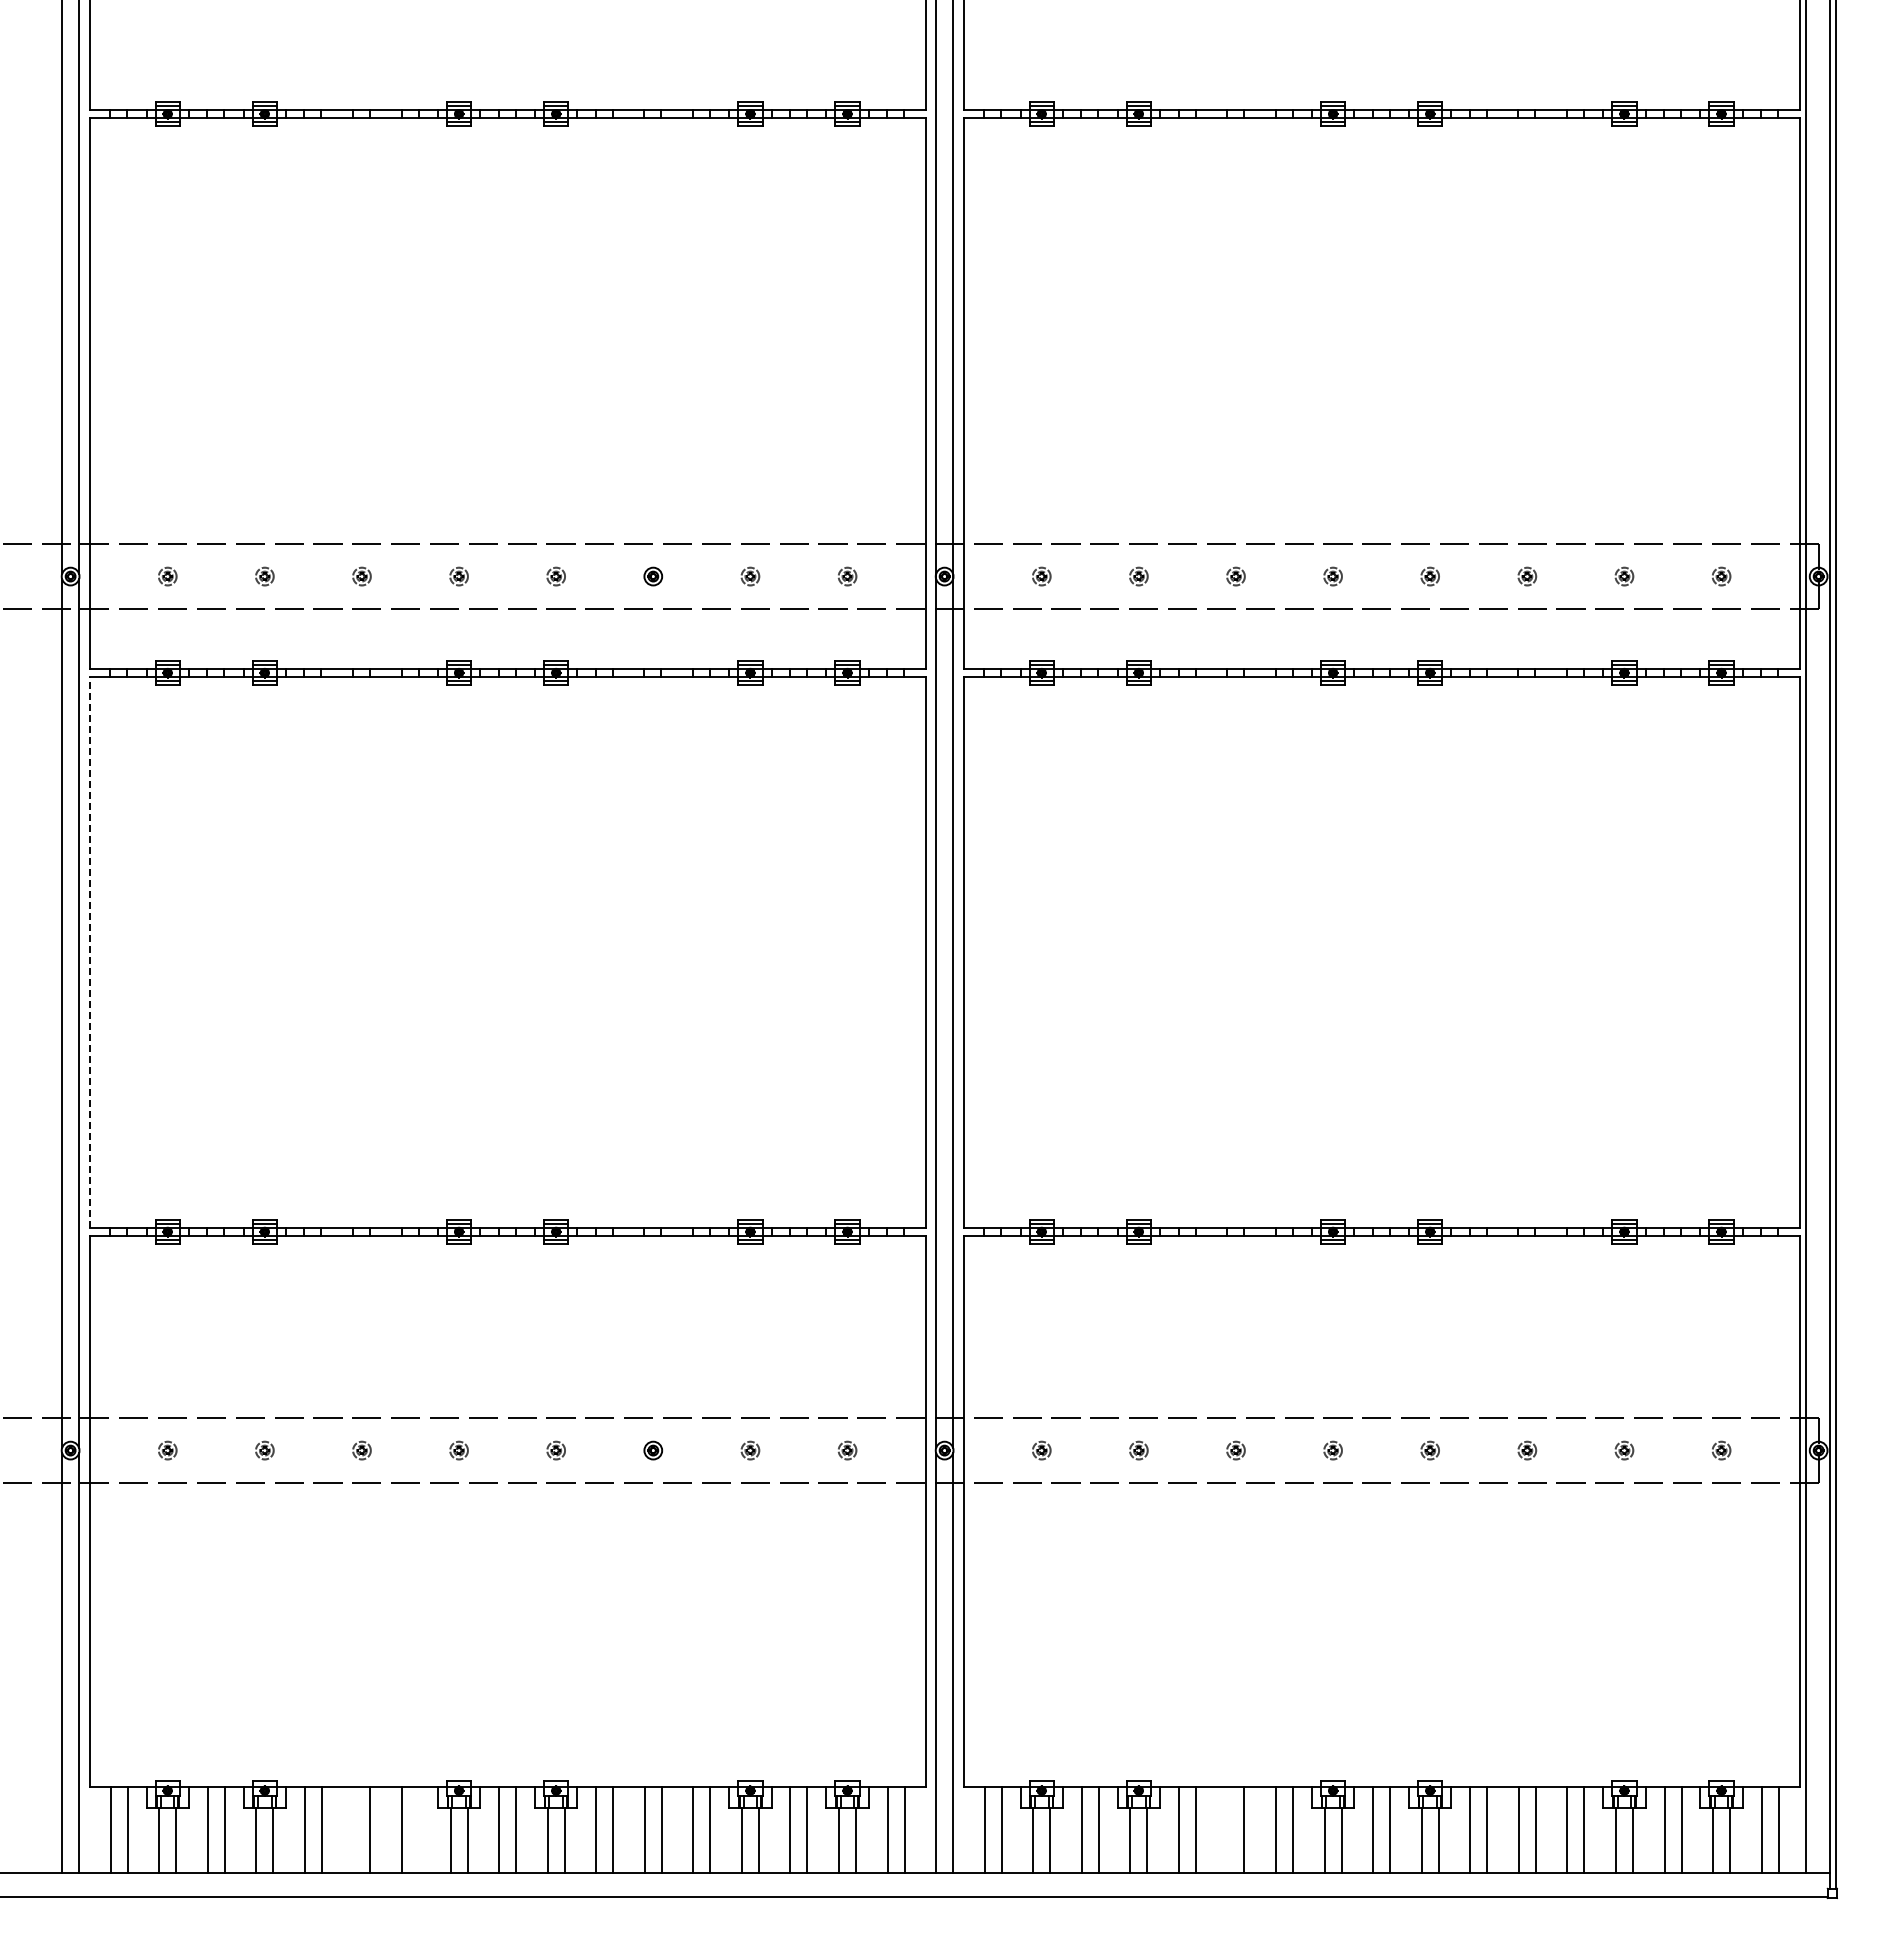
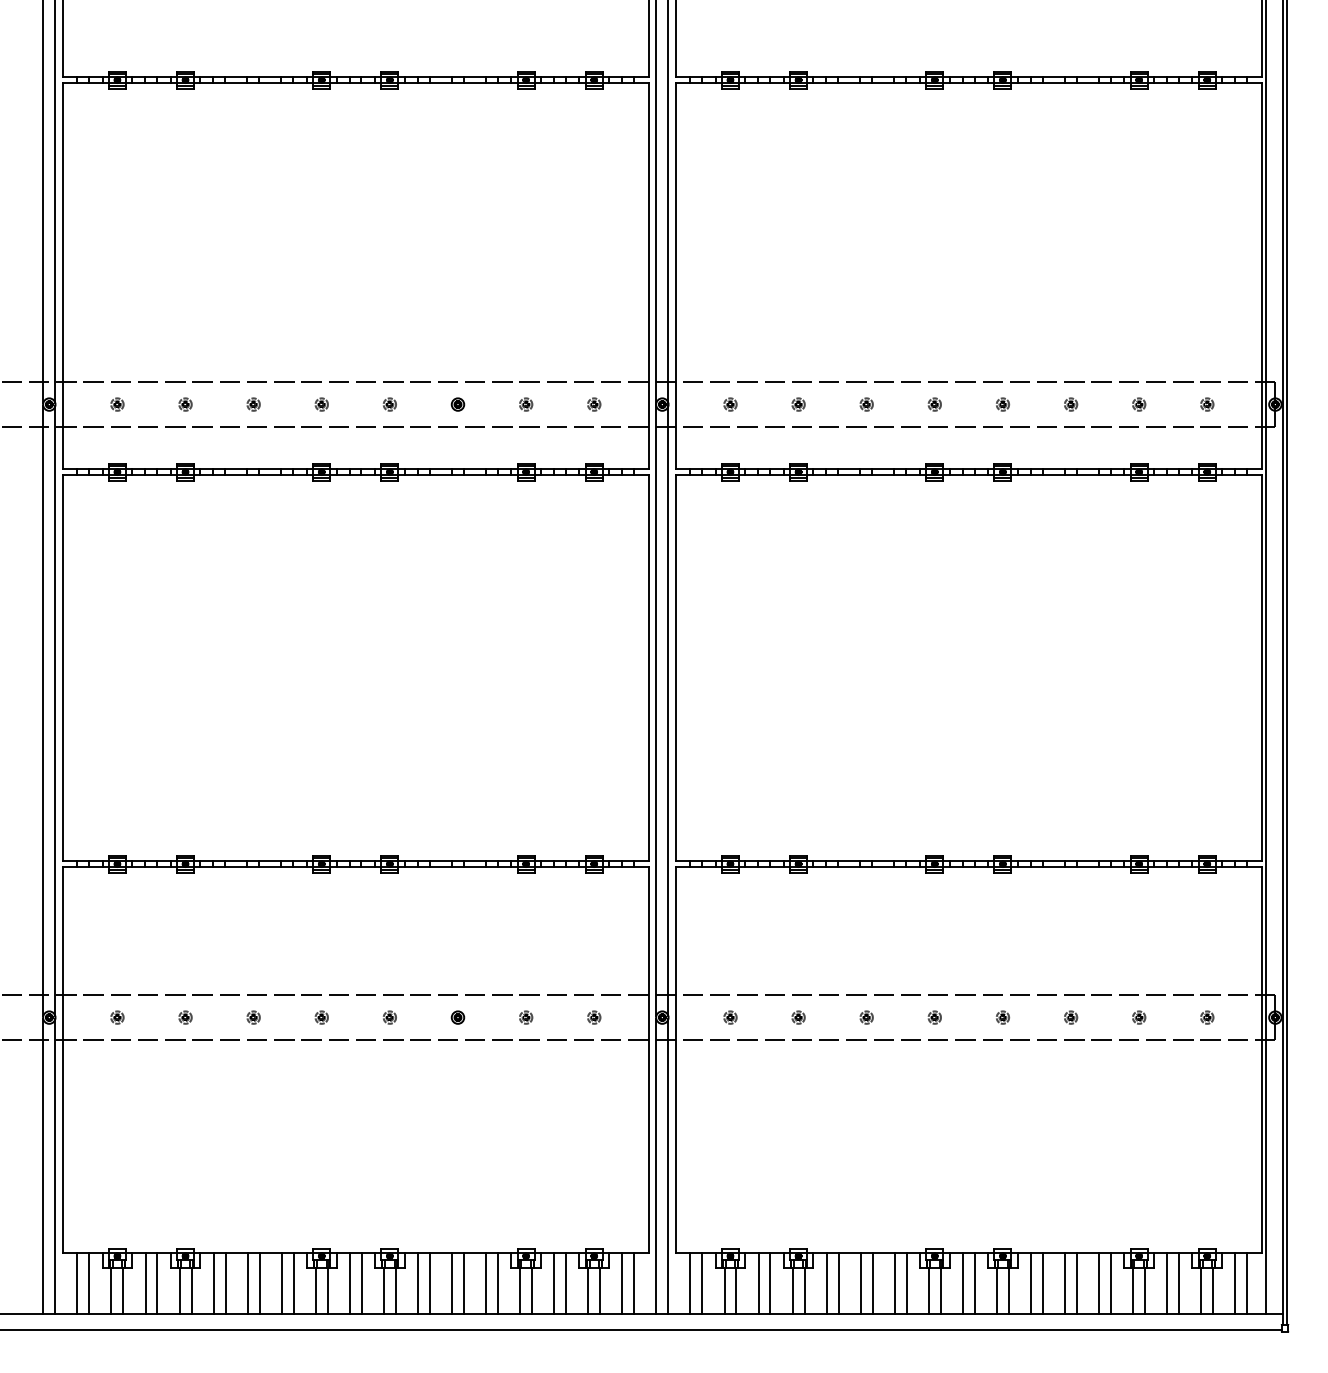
line: (89, 951) -> (62, 667), dashed -> solid
line: (353, 1829) -> (247, 1283), added
line: (419, 1829) -> (294, 1283), added
line: (1227, 1829) -> (860, 1283), added

